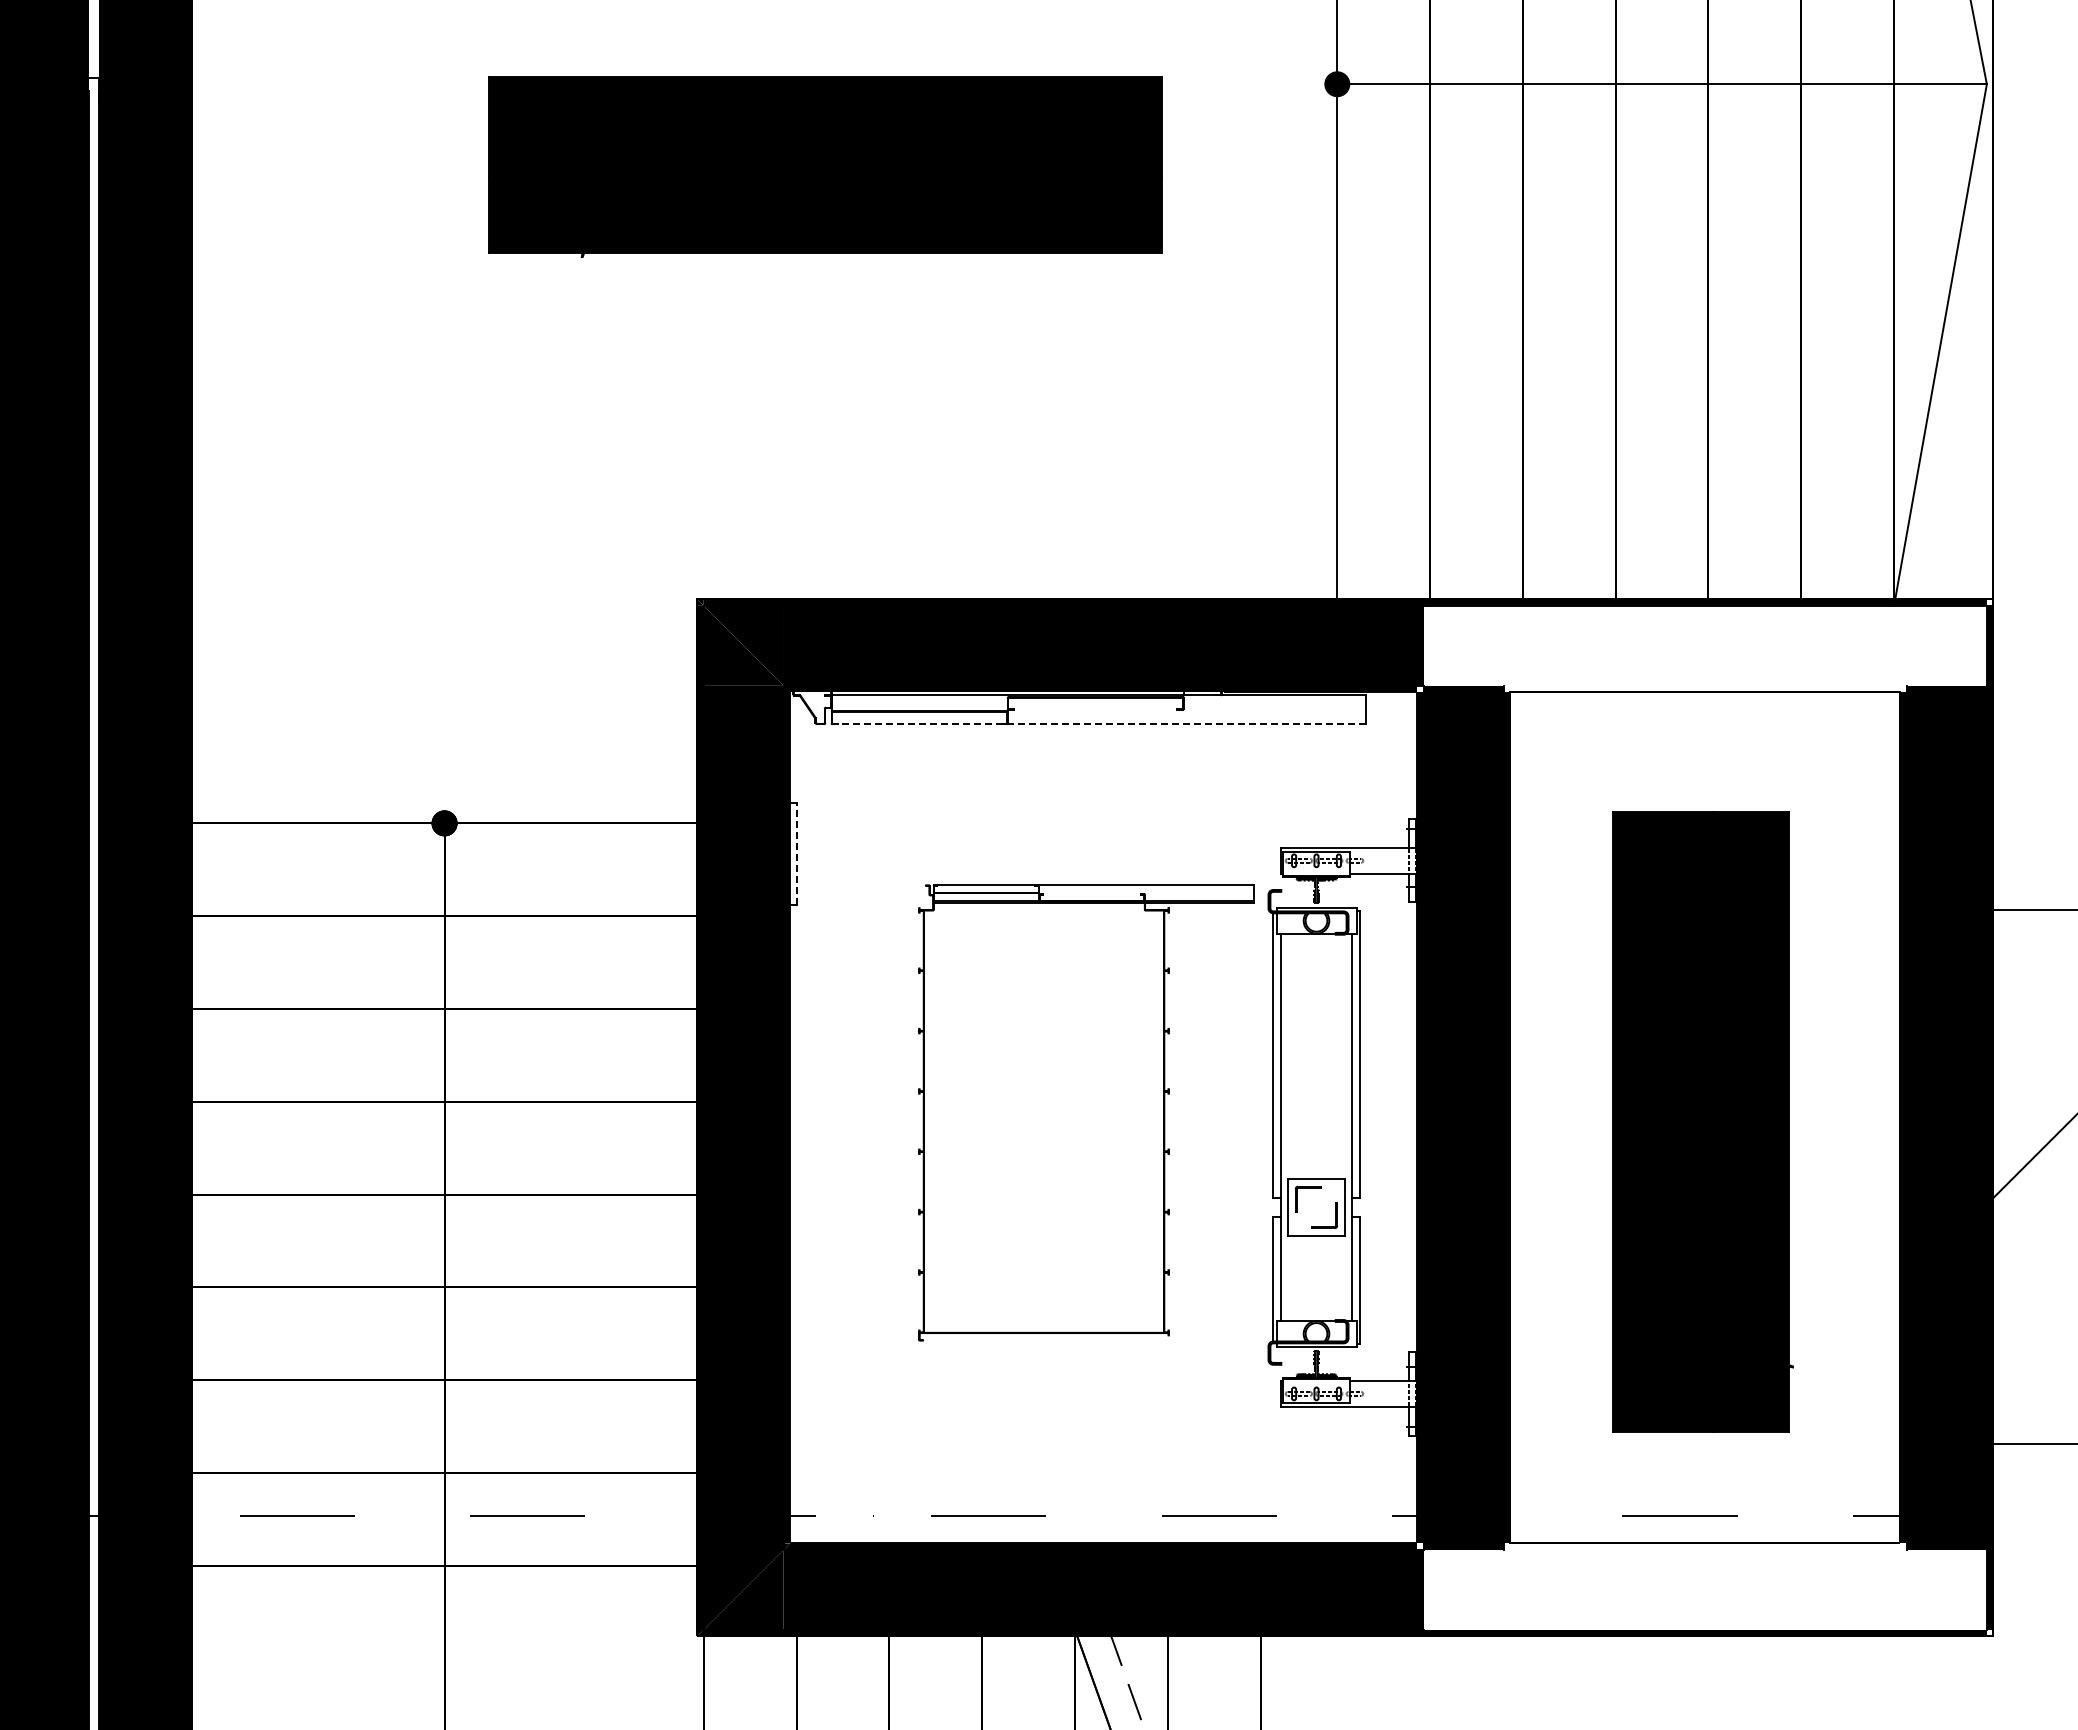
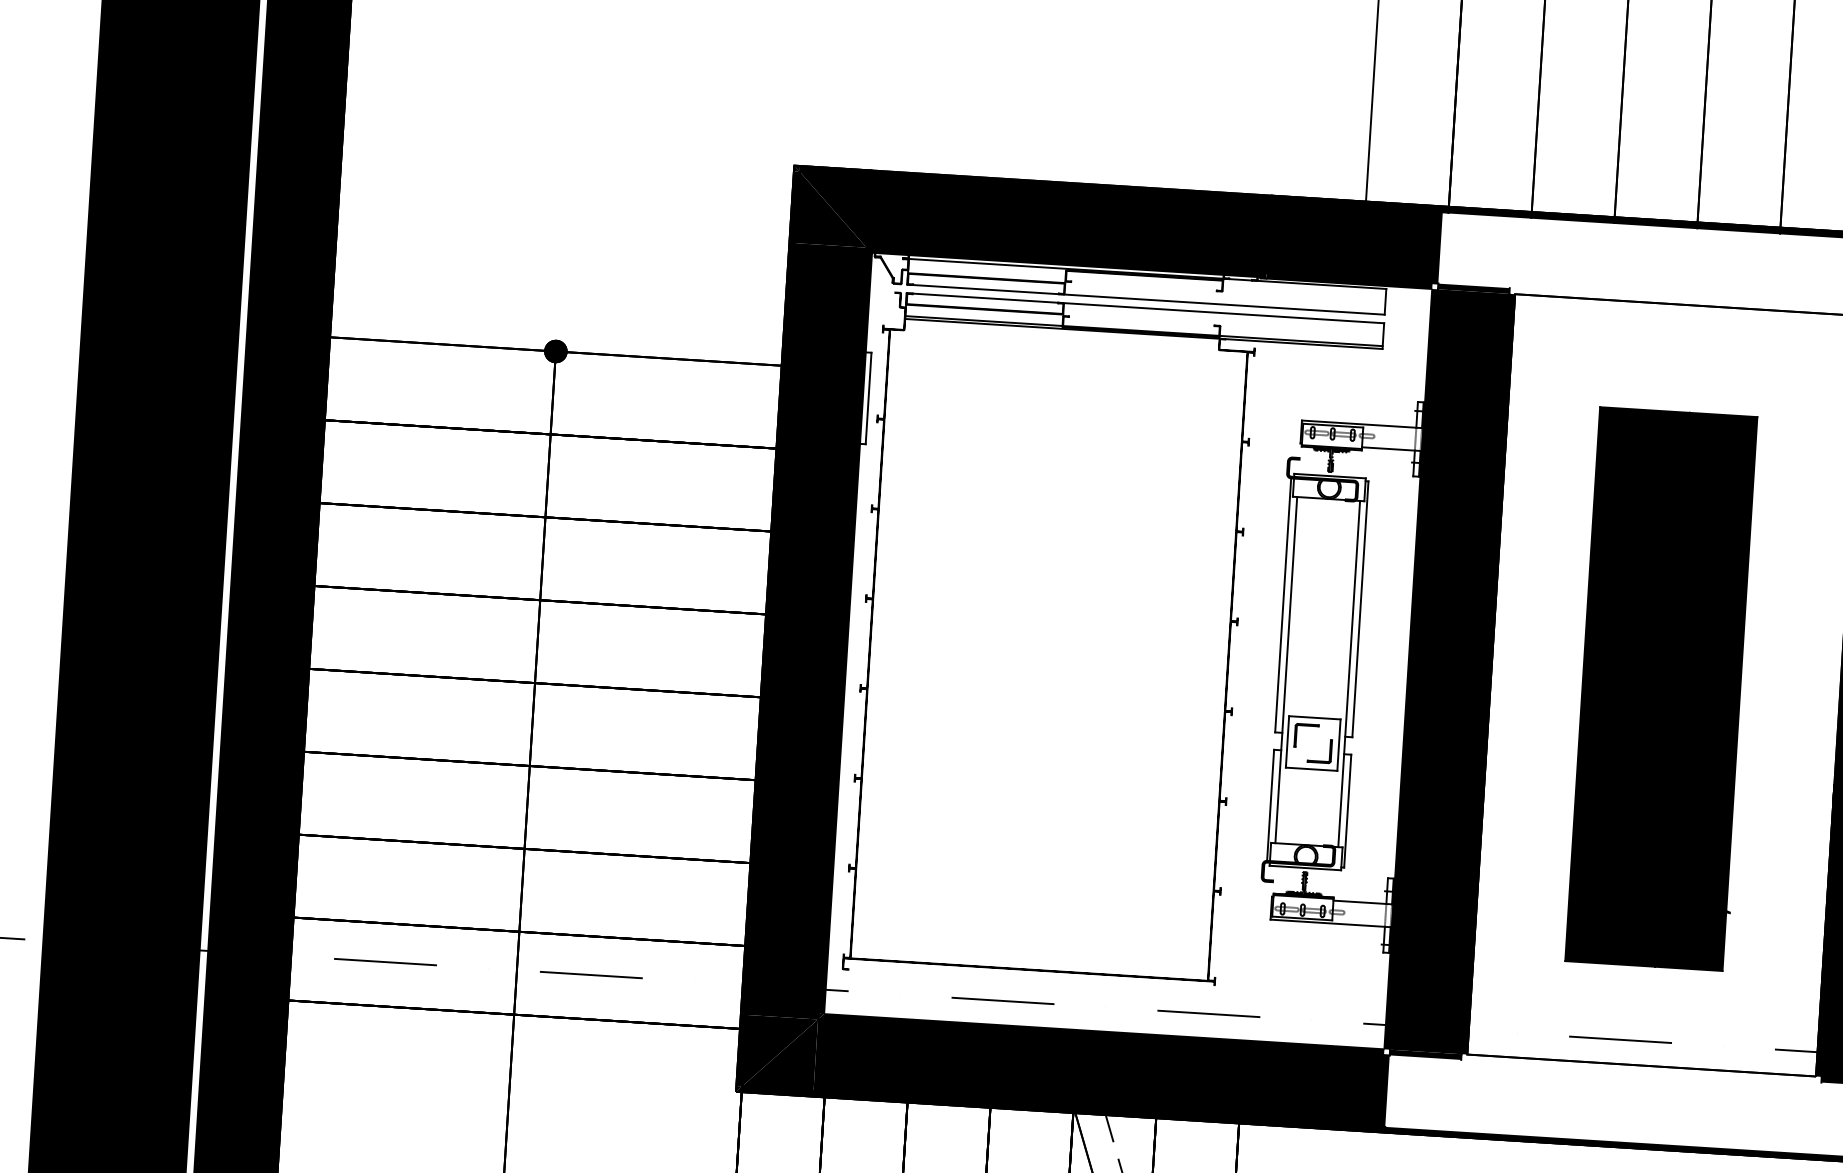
line: (1098, 724) -> (1145, 299), dashed -> solid
line: (796, 853) -> (868, 398), dashed -> solid
part: (1086, 1112) -> (1113, 645), size x1.67

